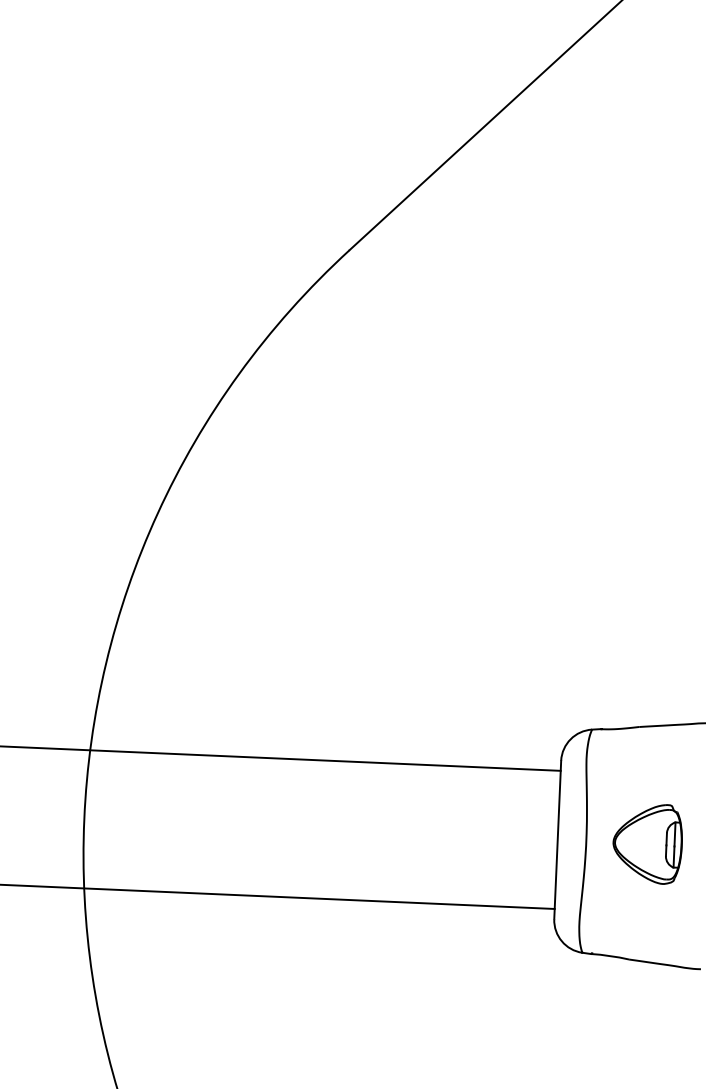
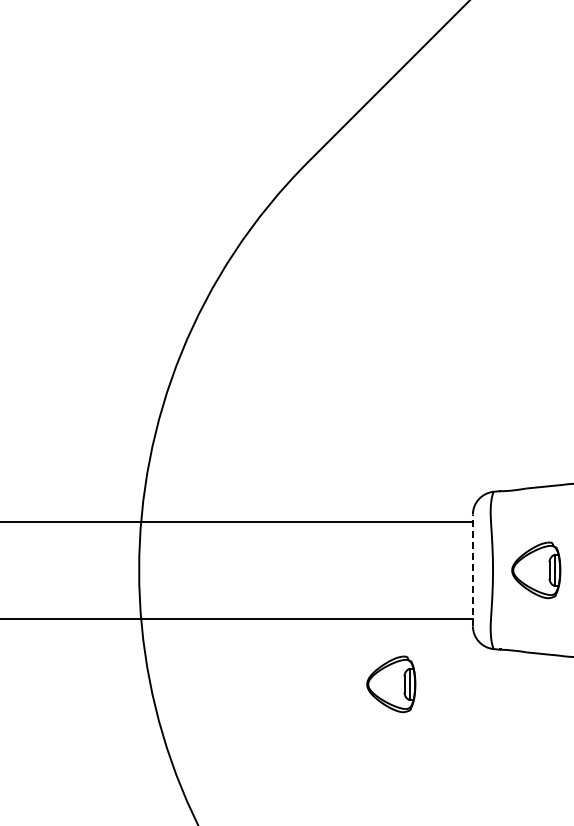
line: (557, 839) -> (472, 570), solid -> dashed
part: (435, 996) -> (391, 684), added

